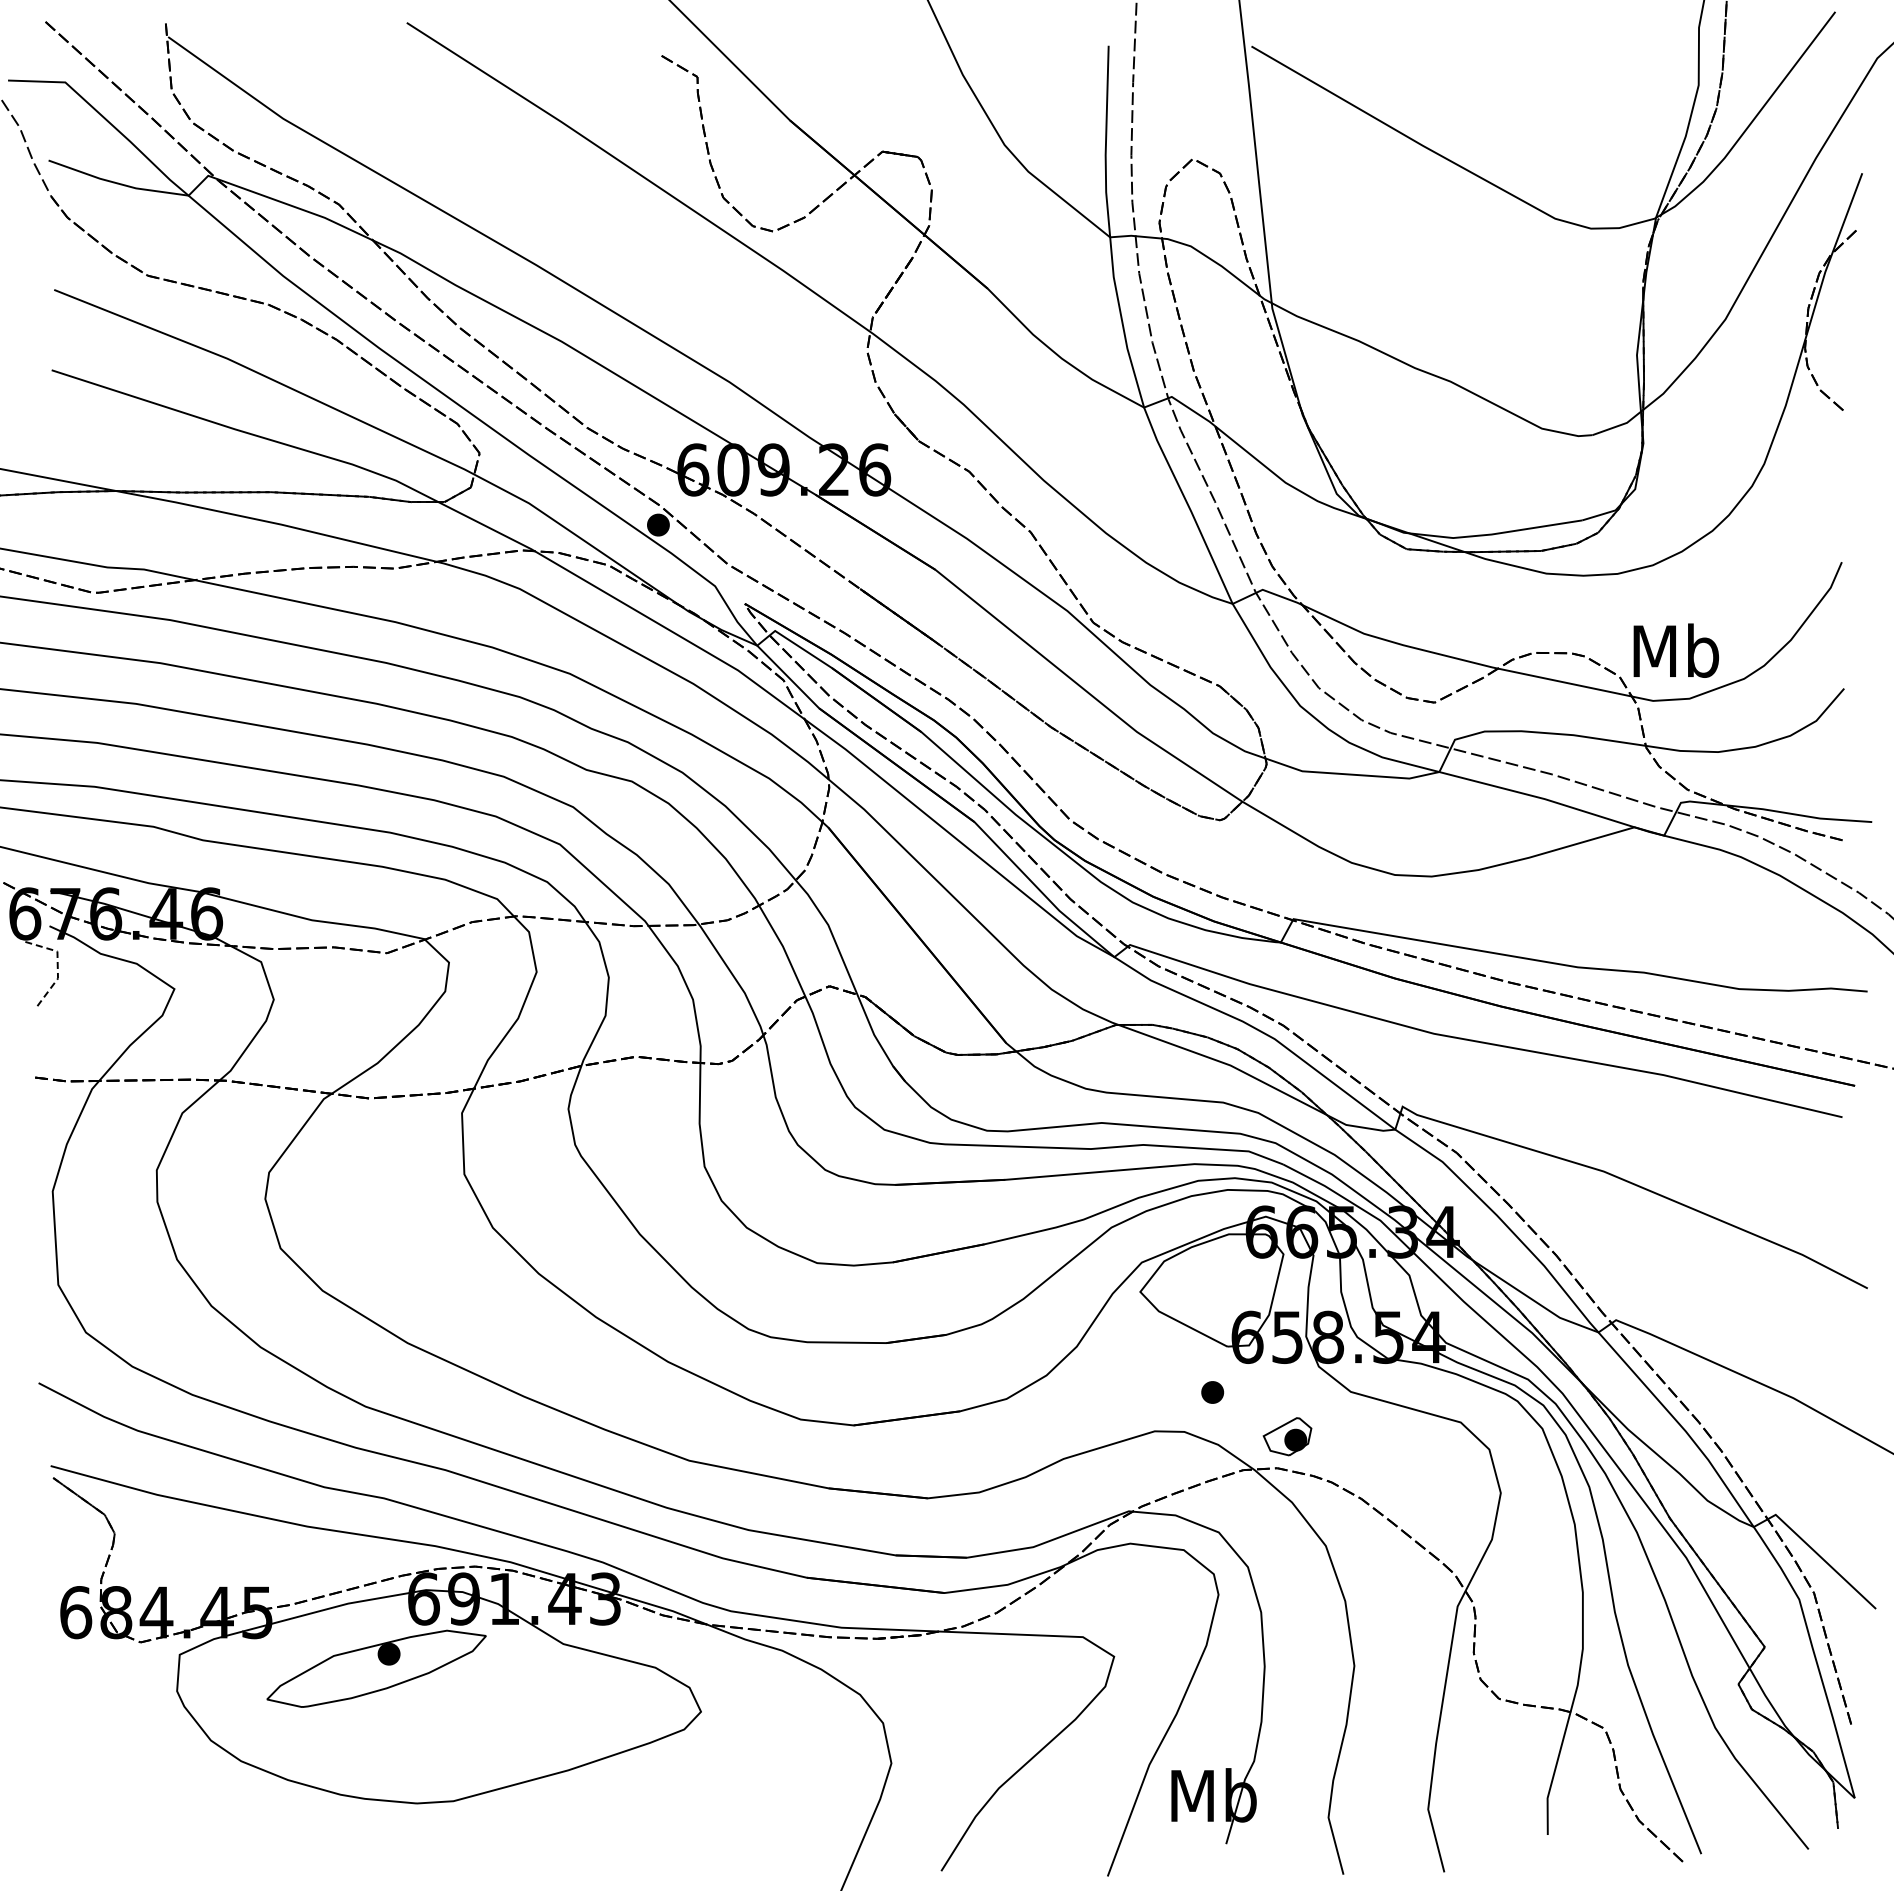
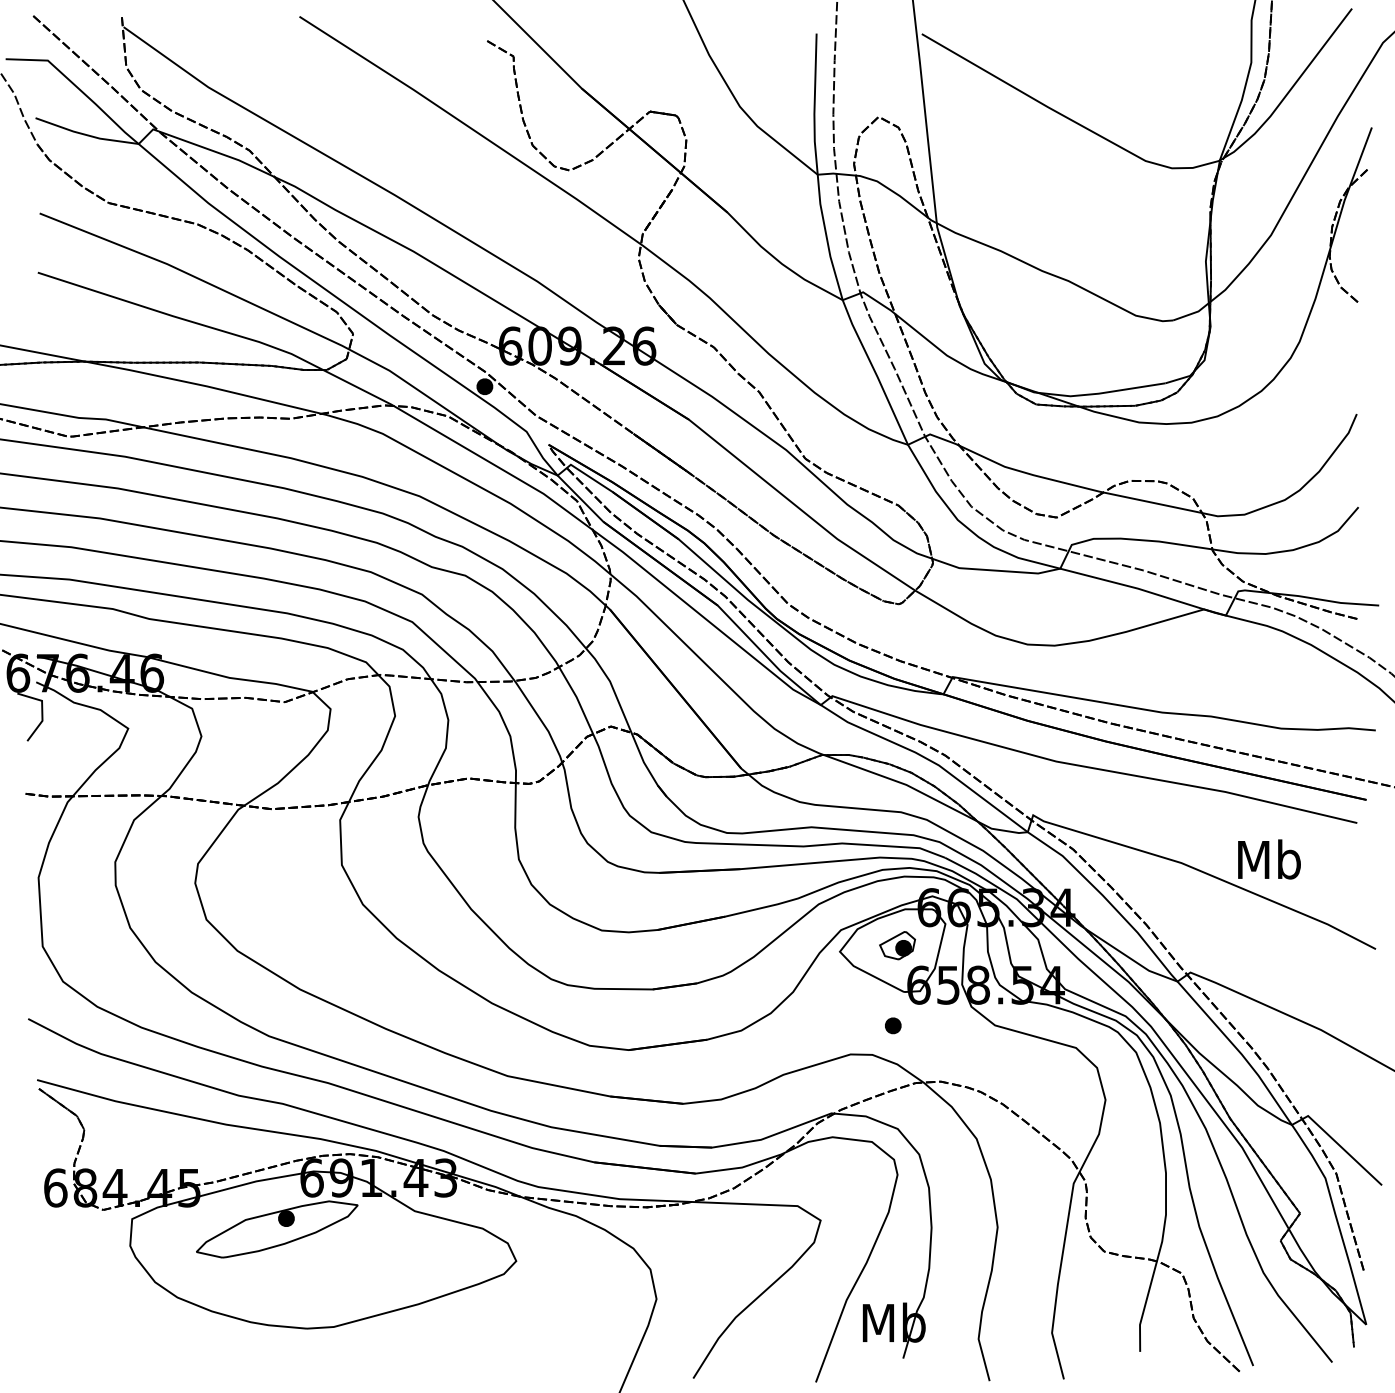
text: (1675, 650) -> (1268, 859), moved
line: (57, 964) -> (42, 710), dashed -> solid
part: (1287, 1436) -> (897, 945), moved

